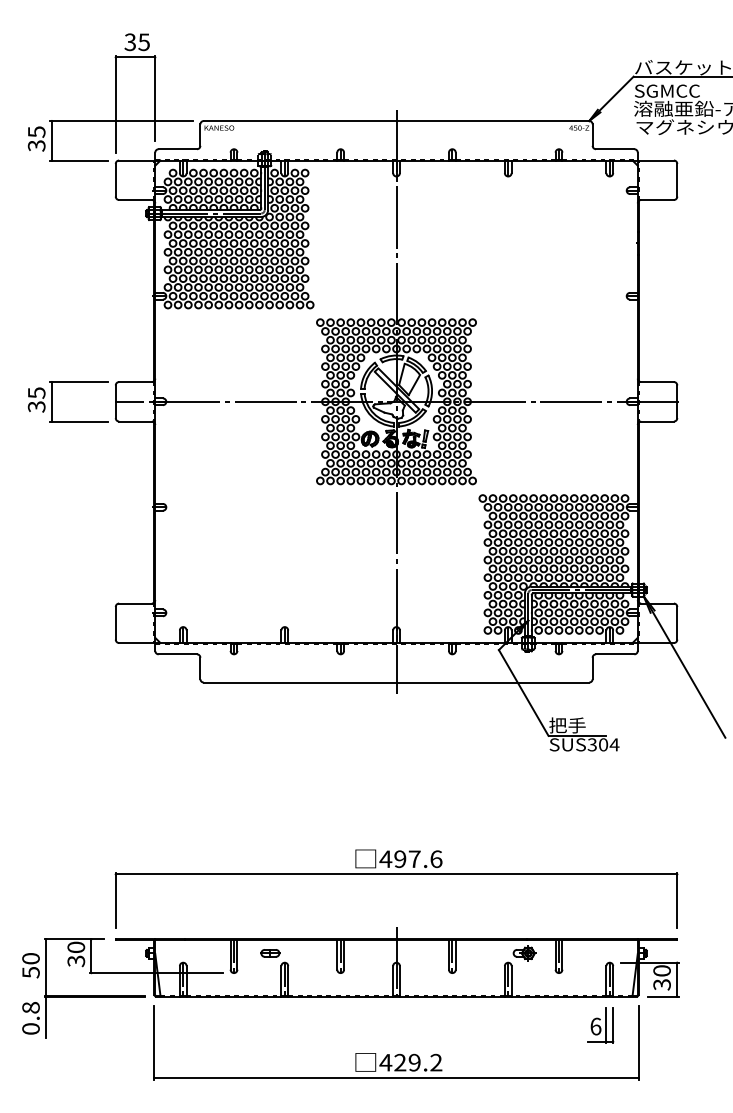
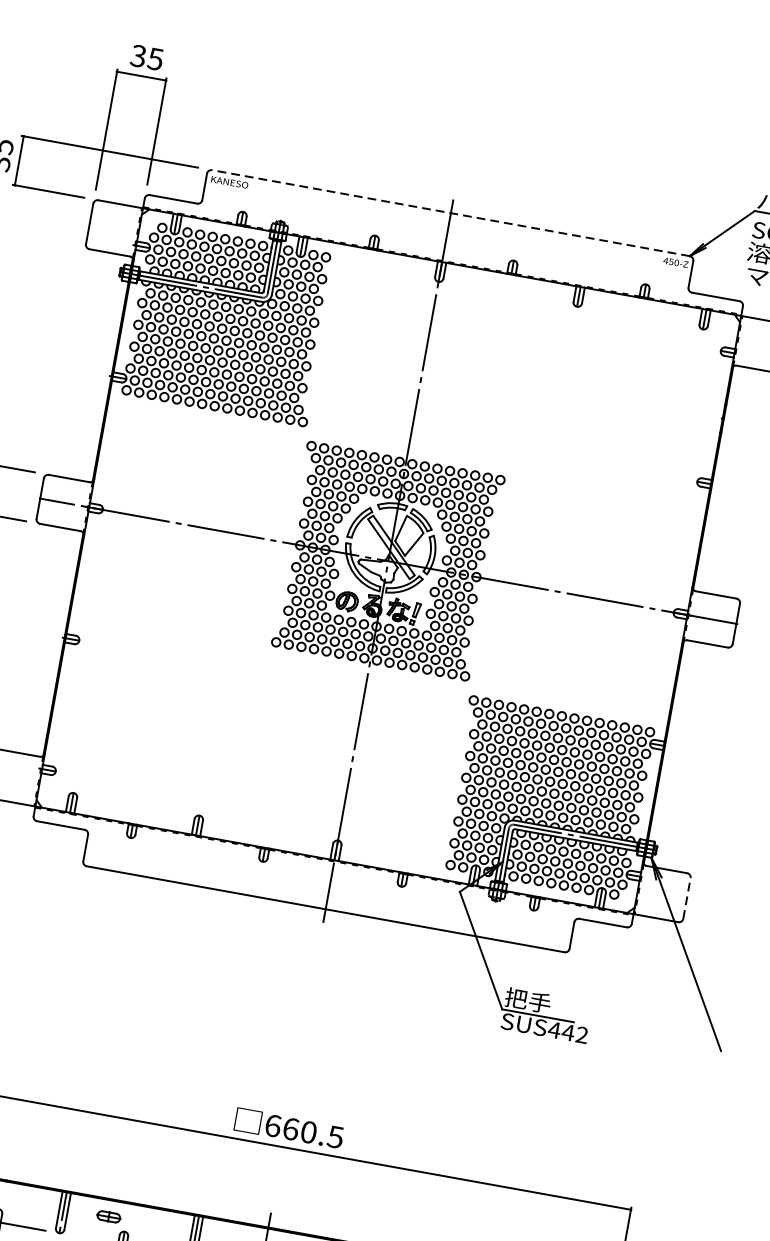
line: (396, 121) -> (450, 213), solid -> dashed
line: (677, 622) -> (687, 897), solid -> dashed
text: (603, 744) -> (568, 1032), SUS304 -> SUS442
text: (410, 859) -> (303, 1131), 497.6 -> 660.5

